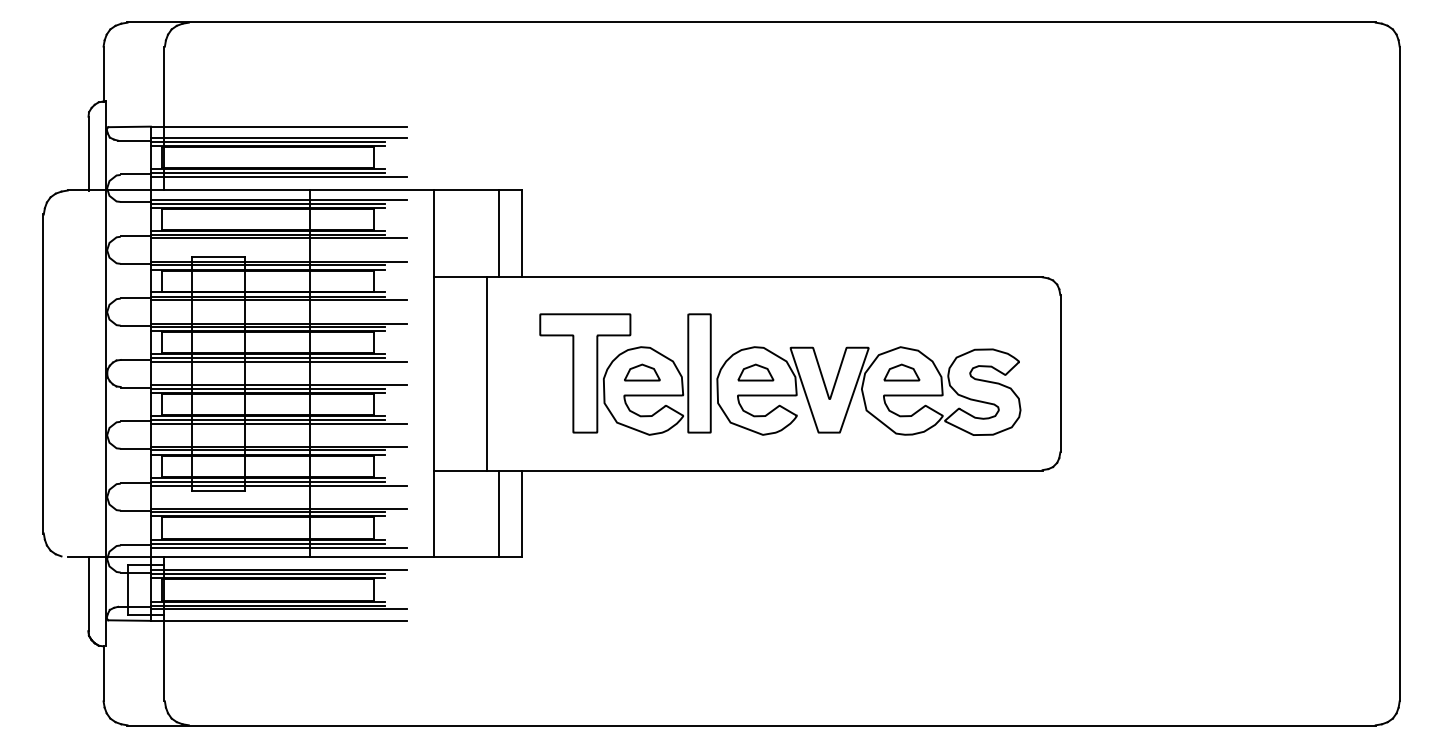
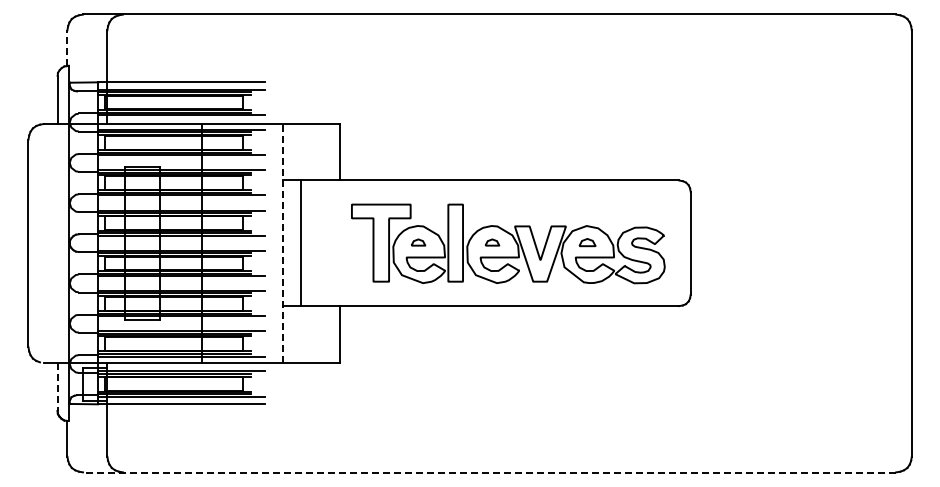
line: (103, 74) -> (67, 48), solid -> dashed
line: (498, 232) -> (324, 151), removed
part: (642, 372) -> (418, 242), size x0.6
part: (756, 372) -> (492, 242), size x0.6
part: (901, 372) -> (587, 242), size x0.7
line: (433, 374) -> (282, 243), solid -> dashed
line: (485, 374) -> (300, 243), moved
line: (498, 513) -> (324, 334), removed
line: (88, 595) -> (57, 387), solid -> dashed
line: (751, 725) -> (489, 472), solid -> dashed

